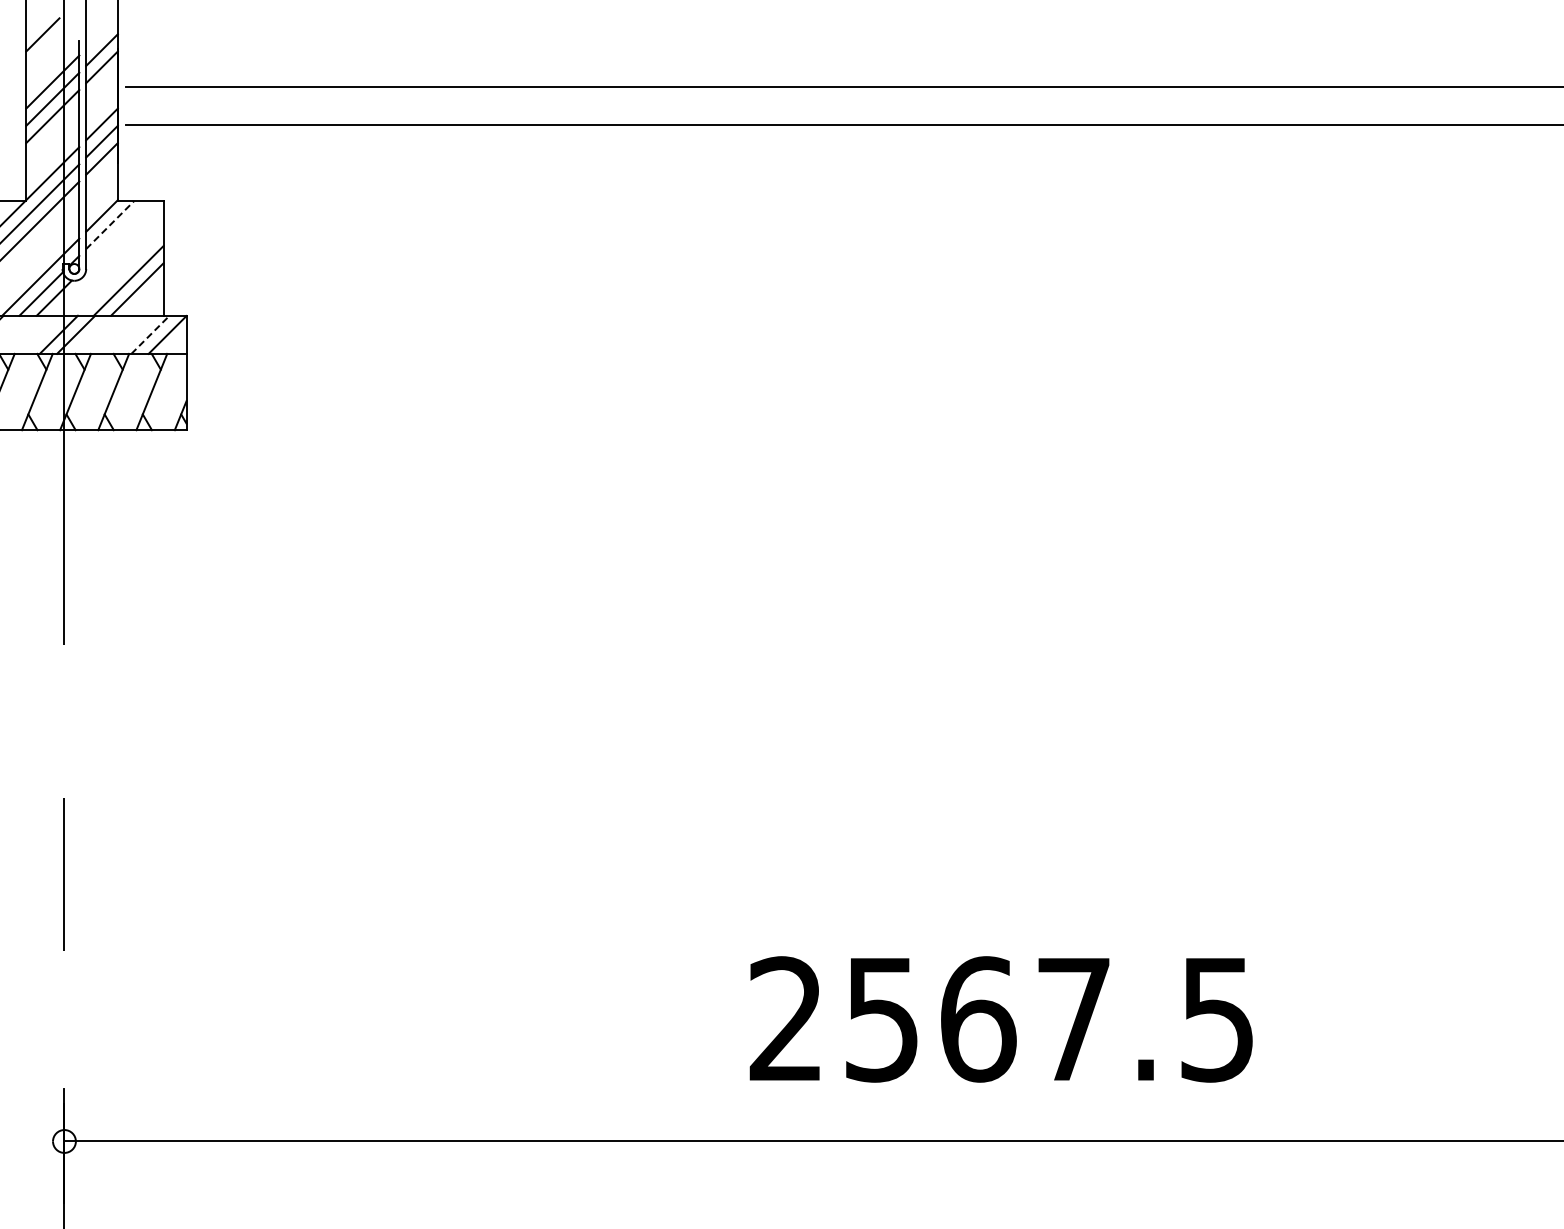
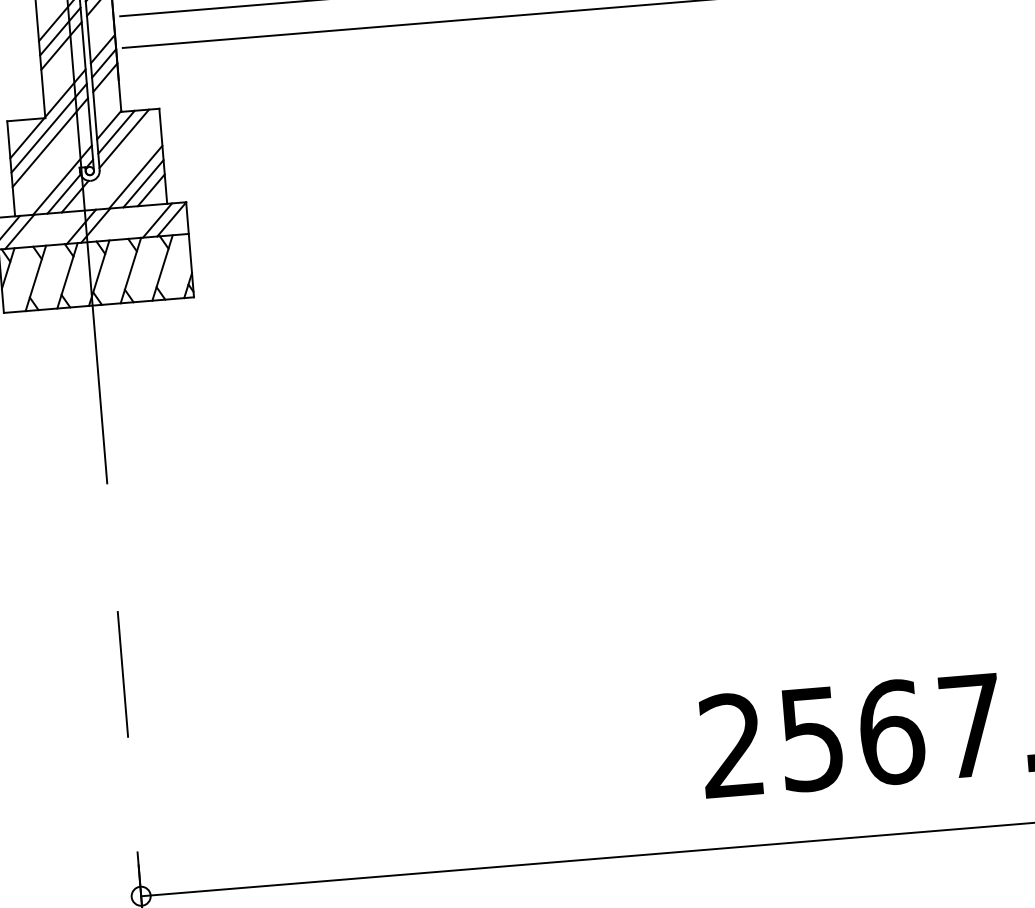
line: (110, 225) -> (116, 132), dashed -> solid
line: (118, 233) -> (124, 138), added
line: (145, 297) -> (150, 189), added
line: (150, 334) -> (157, 220), dashed -> solid

